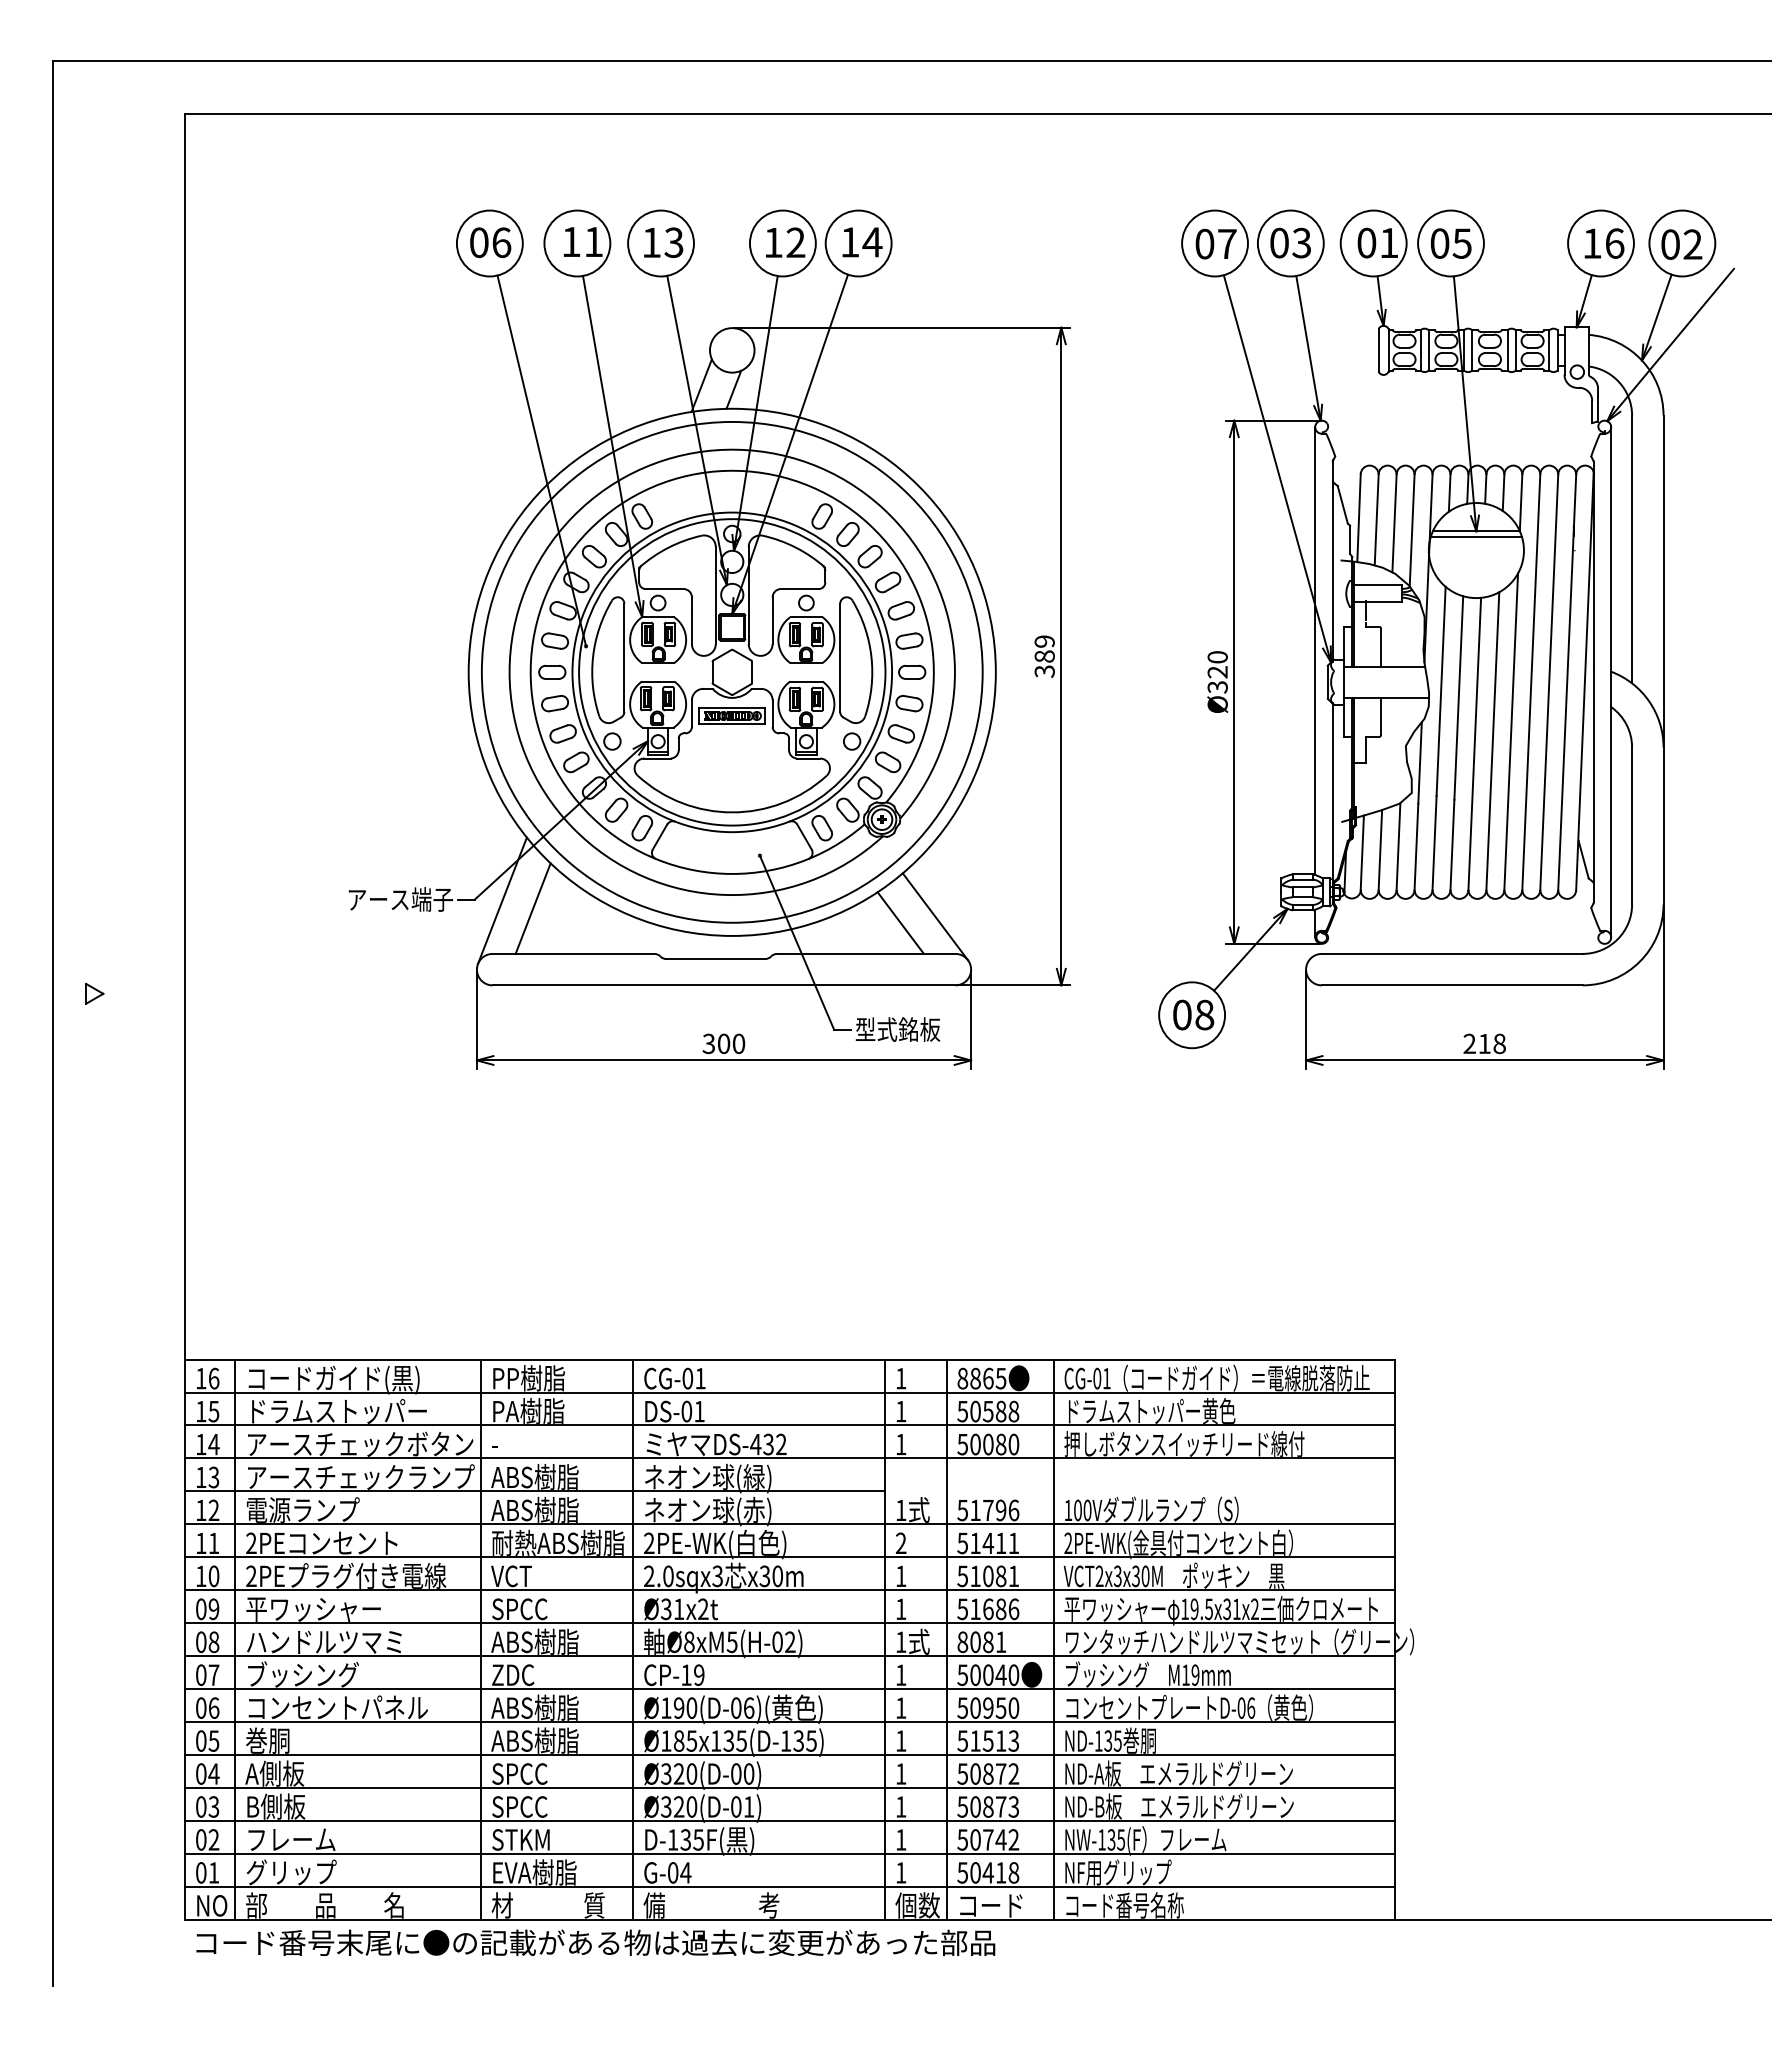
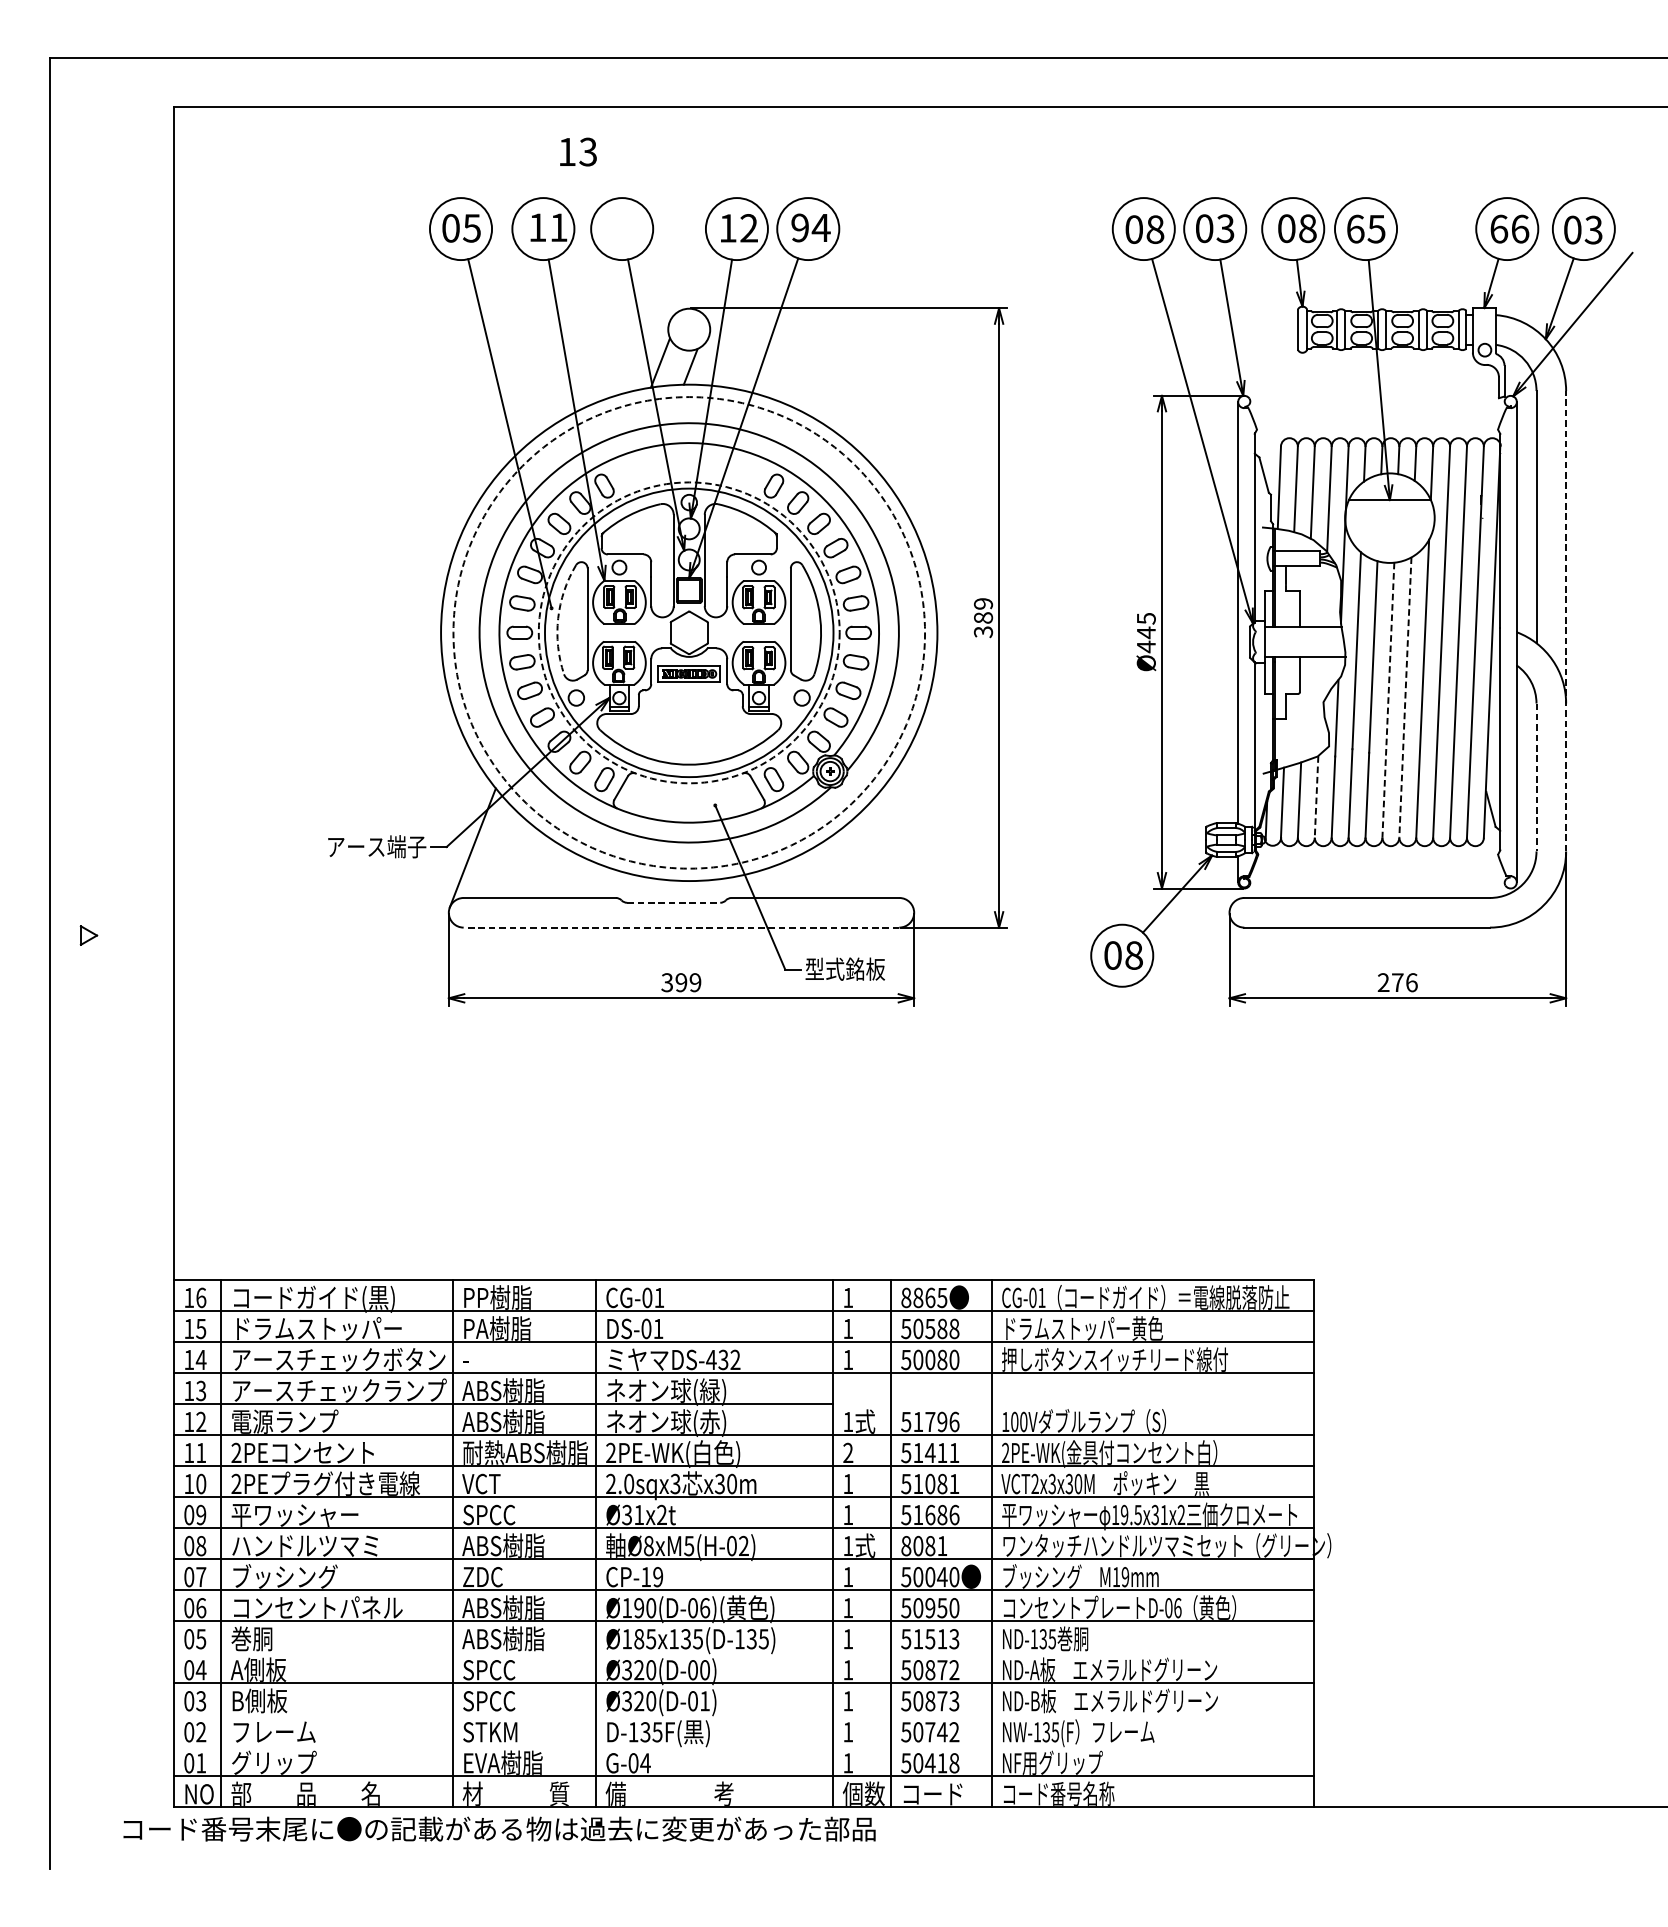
text: (501, 242) -> (471, 228), 06 -> 05
text: (663, 242) -> (578, 151), moved
text: (849, 242) -> (799, 228), 14 -> 94
text: (1389, 242) -> (1308, 228), 01 -> 08
text: (1227, 243) -> (1155, 229), 07 -> 08
text: (1439, 243) -> (1355, 229), 05 -> 65
text: (1592, 243) -> (1499, 229), 16 -> 66
text: (1692, 244) -> (1593, 229), 02 -> 03
line: (1475, 536) -> (1389, 504), removed
arc: (593, 657) -> (558, 618), solid -> dashed
line: (1663, 659) -> (1566, 620), solid -> dashed
circle: (731, 671) -> (688, 632), solid -> dashed
circle: (732, 672) -> (689, 632), solid -> dashed
text: (1217, 672) -> (1146, 632), Ø320 -> Ø445
line: (1492, 741) -> (1405, 697), solid -> dashed
line: (1474, 744) -> (1388, 700), solid -> dashed
line: (1632, 825) -> (1536, 777), solid -> dashed
line: (1398, 847) -> (1316, 797), solid -> dashed
line: (532, 908) -> (501, 855), removed
line: (935, 916) -> (880, 862), removed
line: (900, 922) -> (847, 868), removed
line: (716, 959) -> (674, 903), solid -> dashed
line: (723, 985) -> (680, 927), solid -> dashed
text: (731, 1043) -> (688, 982), 300 -> 399
text: (1492, 1043) -> (1405, 982), 218 -> 276
line: (790, 1754) -> (744, 1651), removed
line: (790, 1820) -> (744, 1713), removed
line: (790, 1853) -> (744, 1745), removed
text: (595, 1942) -> (499, 1828), moved

